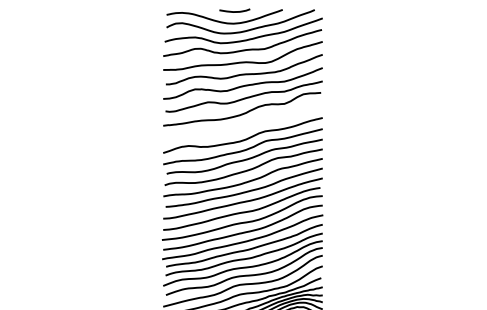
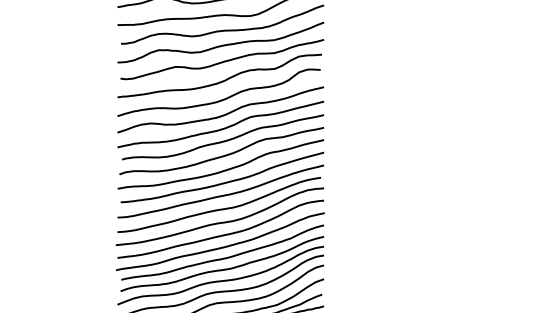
curve: (242, 127) -> (220, 99), added

